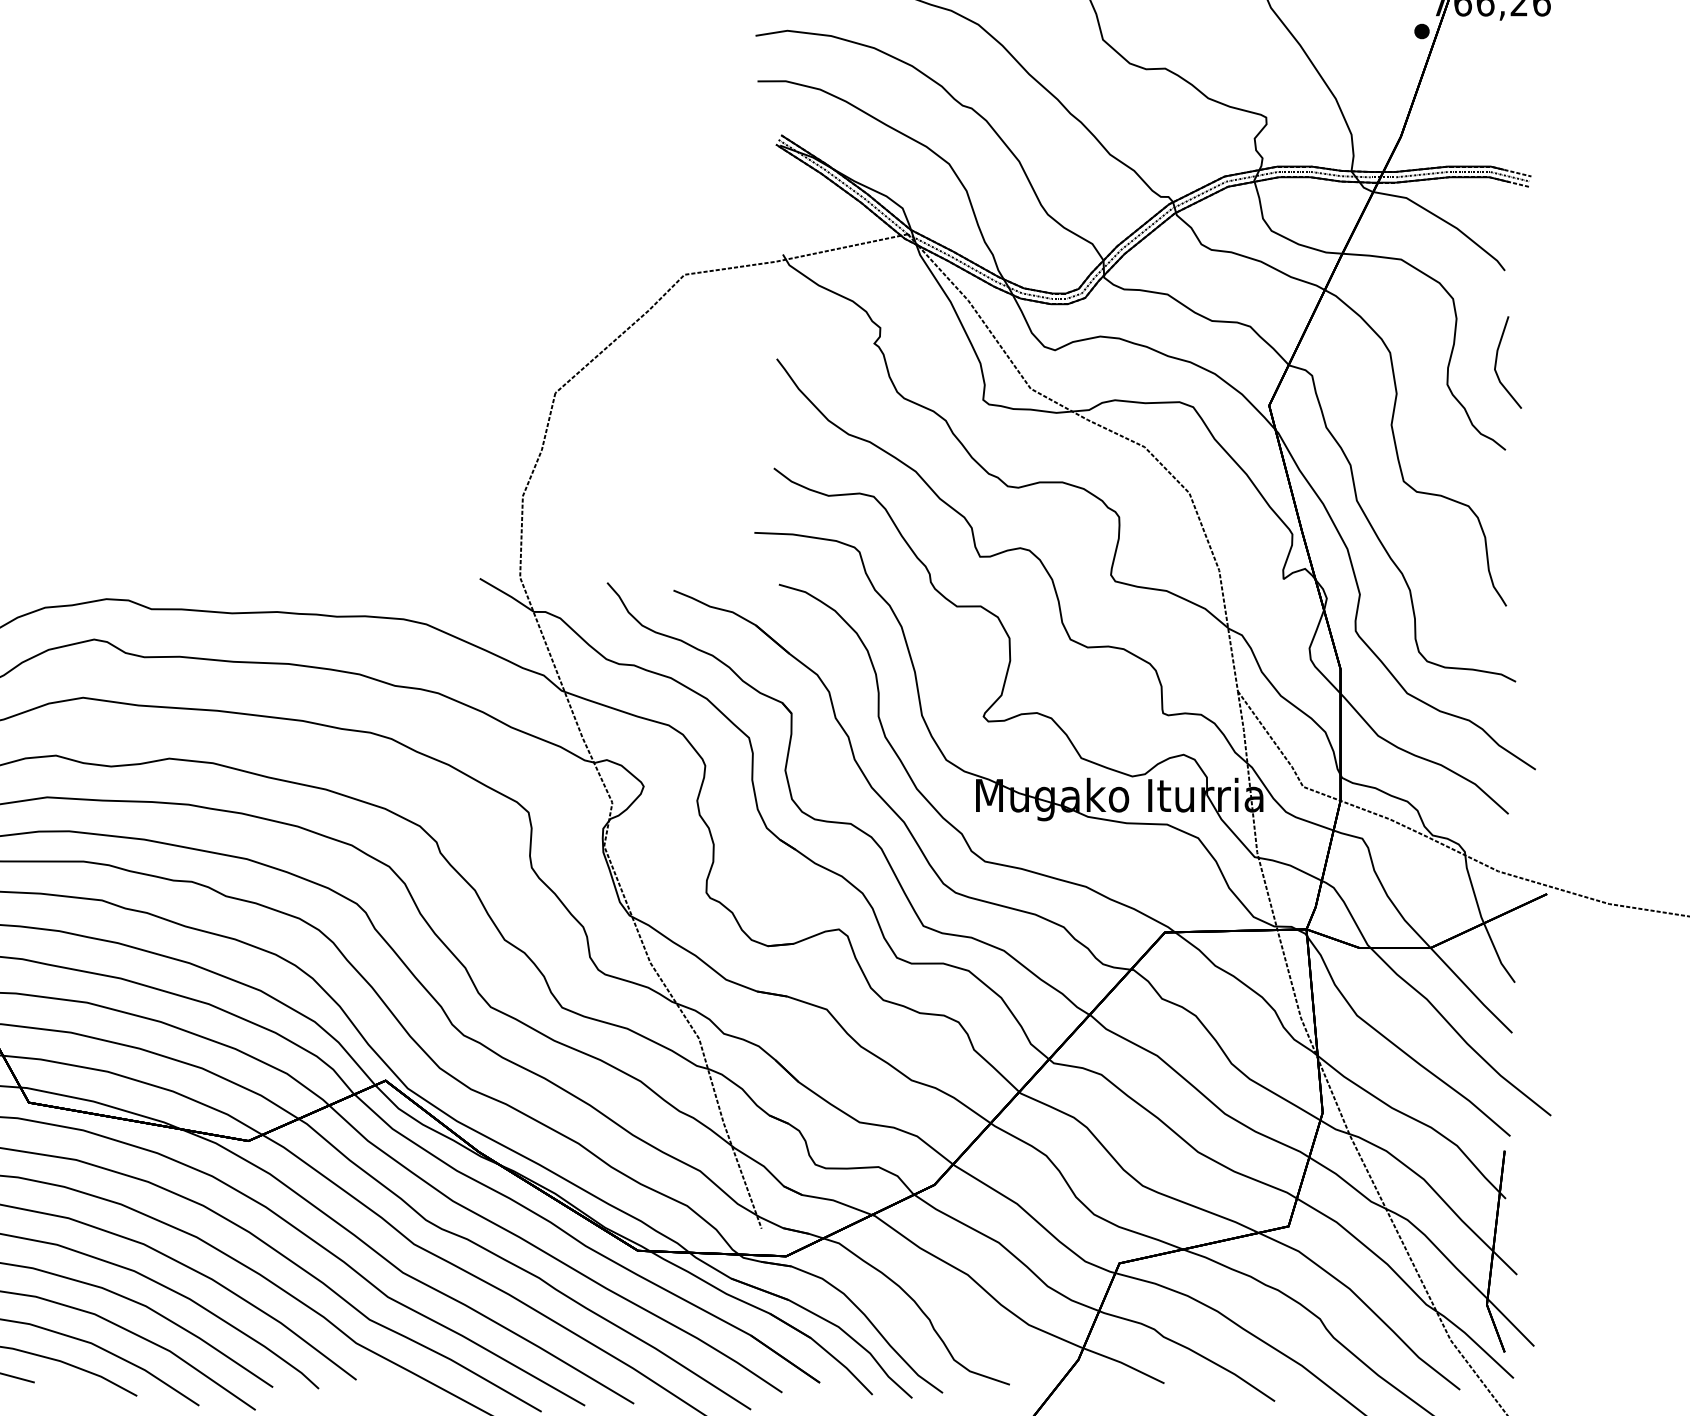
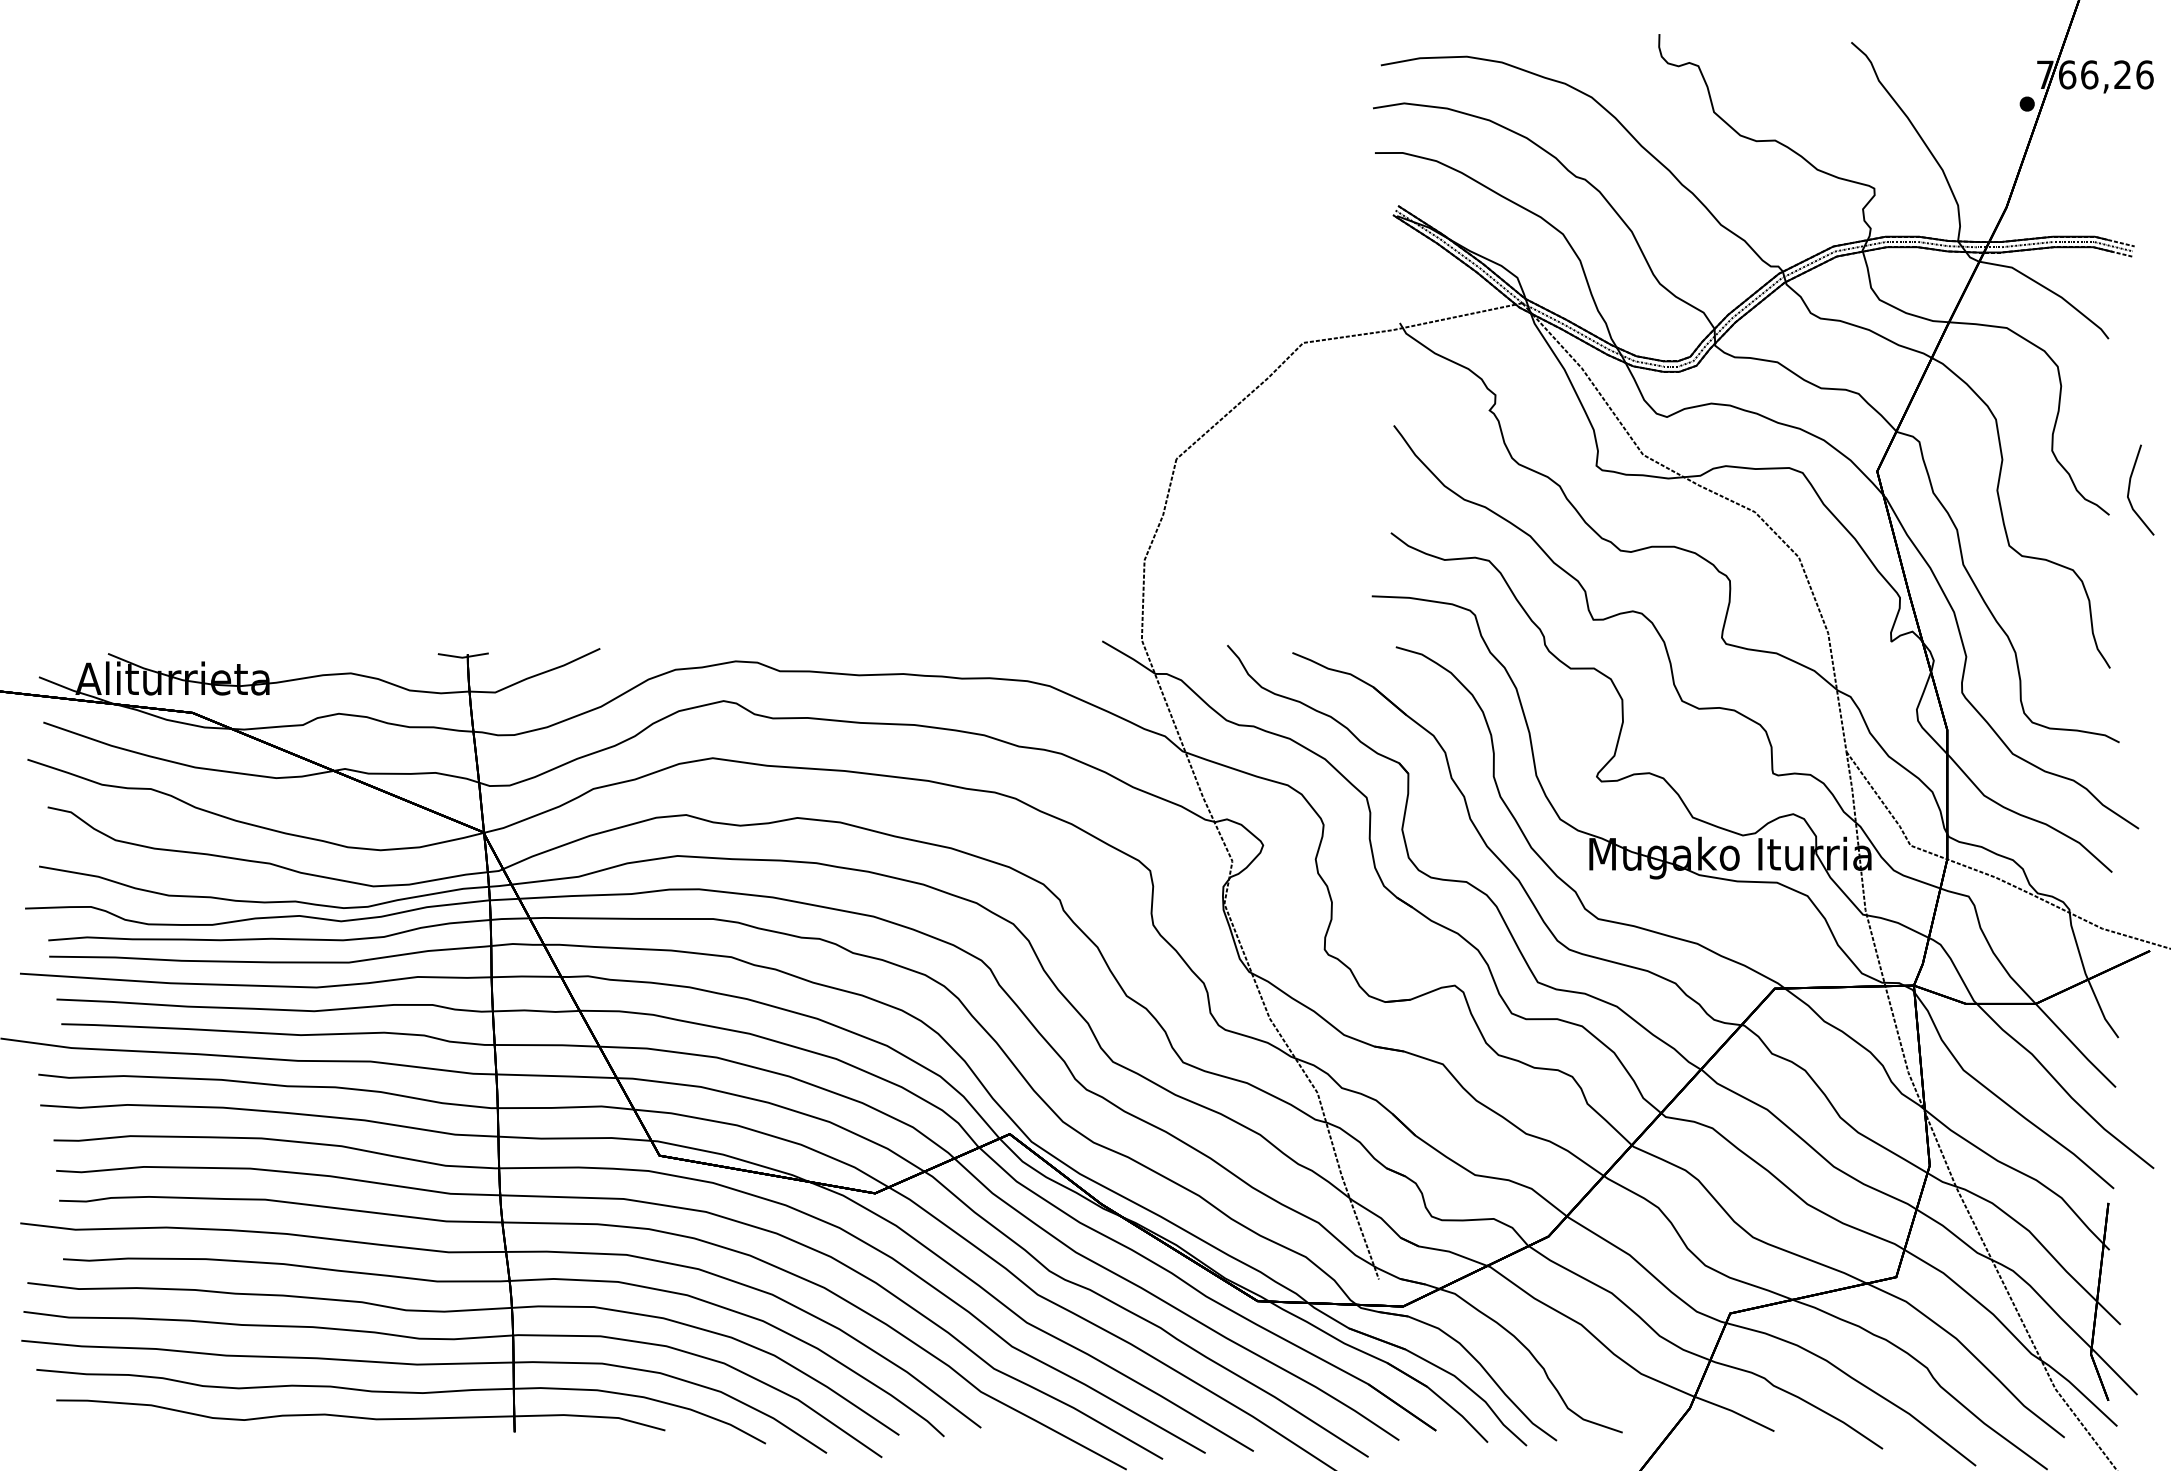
line: (1497, 358) -> (2130, 486), moved

